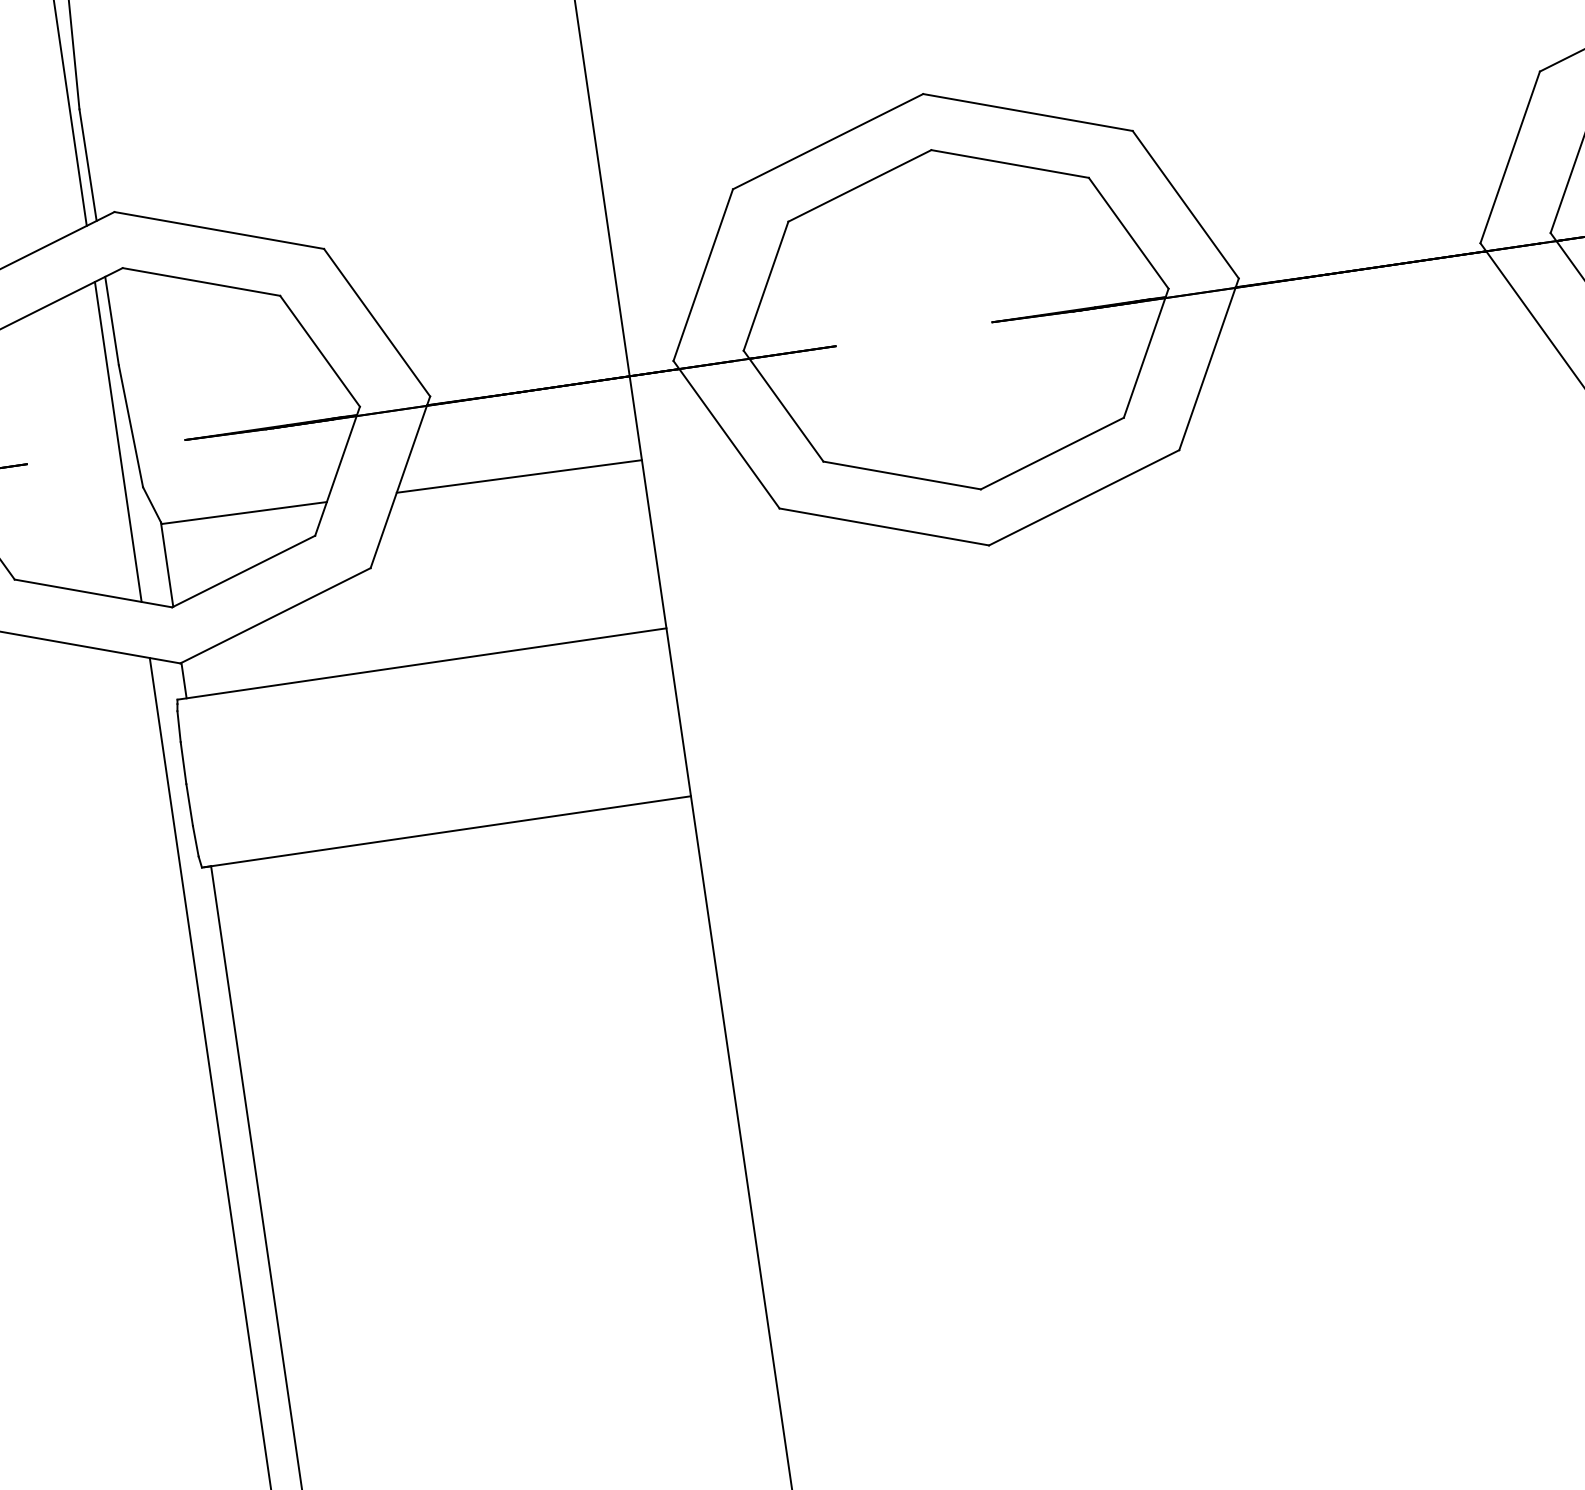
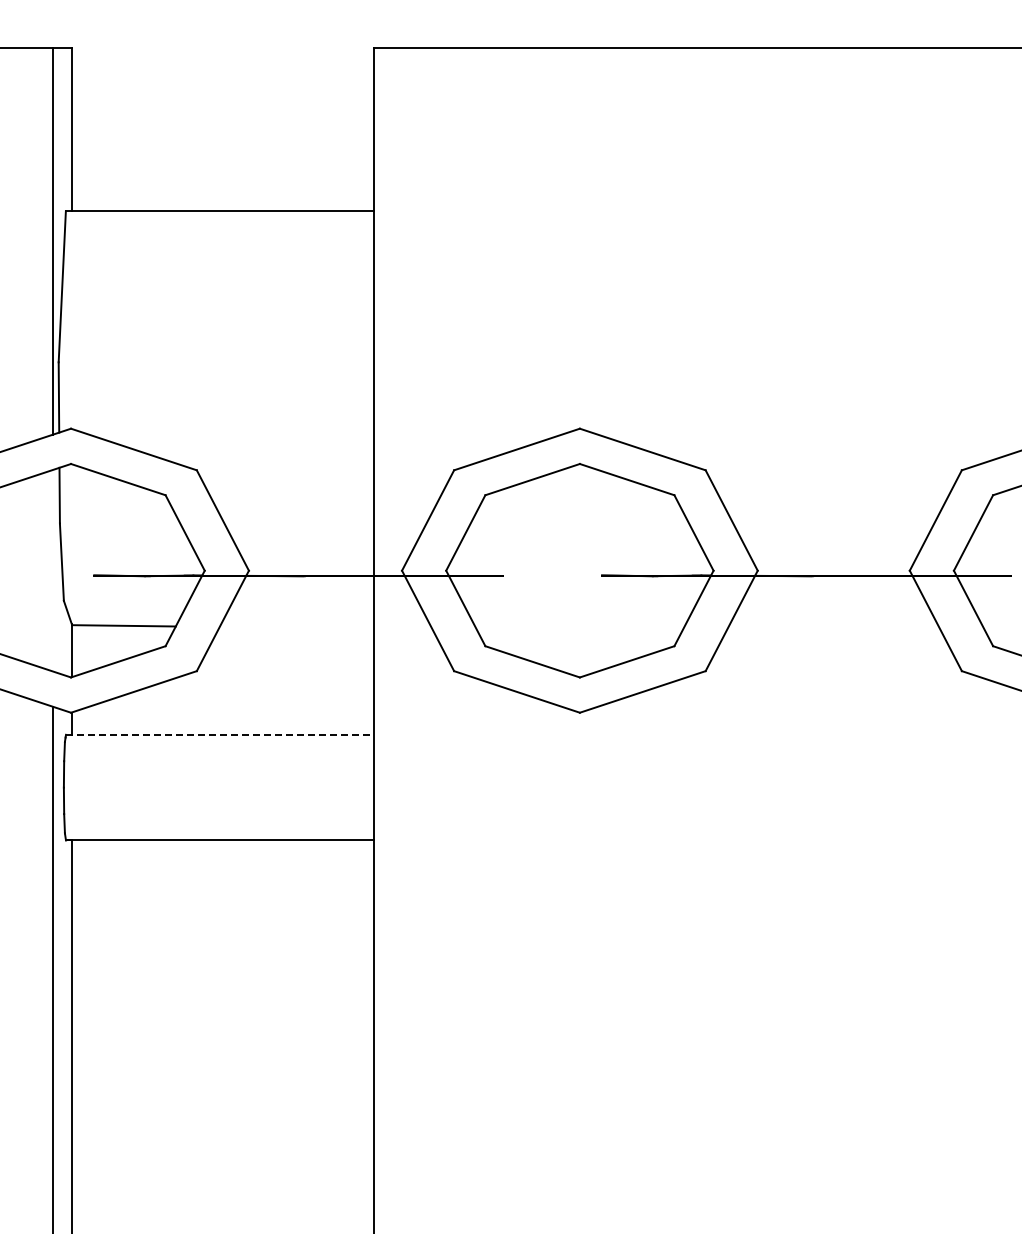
line: (117, 441) -> (52, 570), removed
line: (519, 477) -> (296, 628), removed
line: (421, 663) -> (219, 734), solid -> dashed

